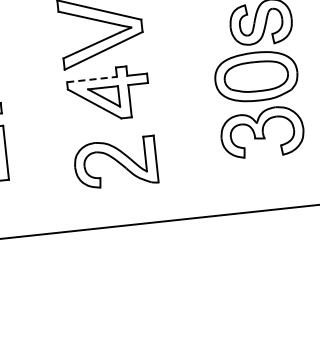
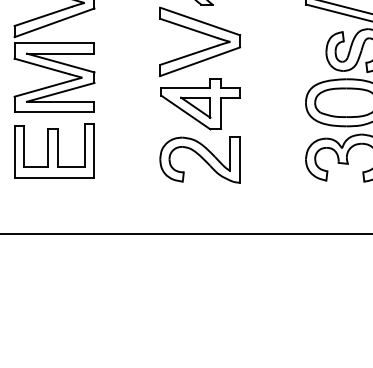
line: (91, 79) -> (185, 88), dashed -> solid
part: (114, 163) -> (199, 159), moved

